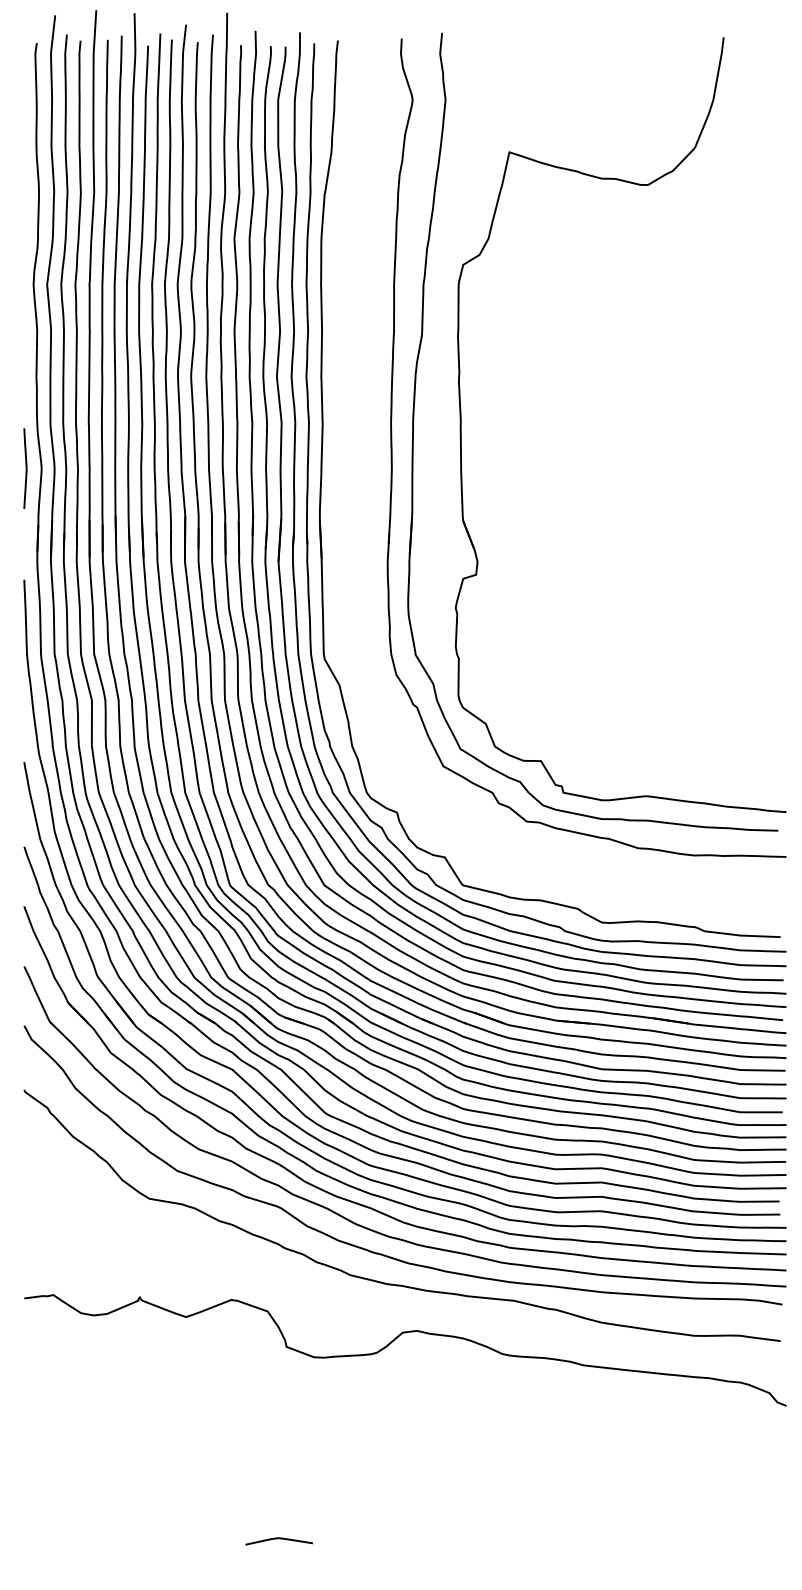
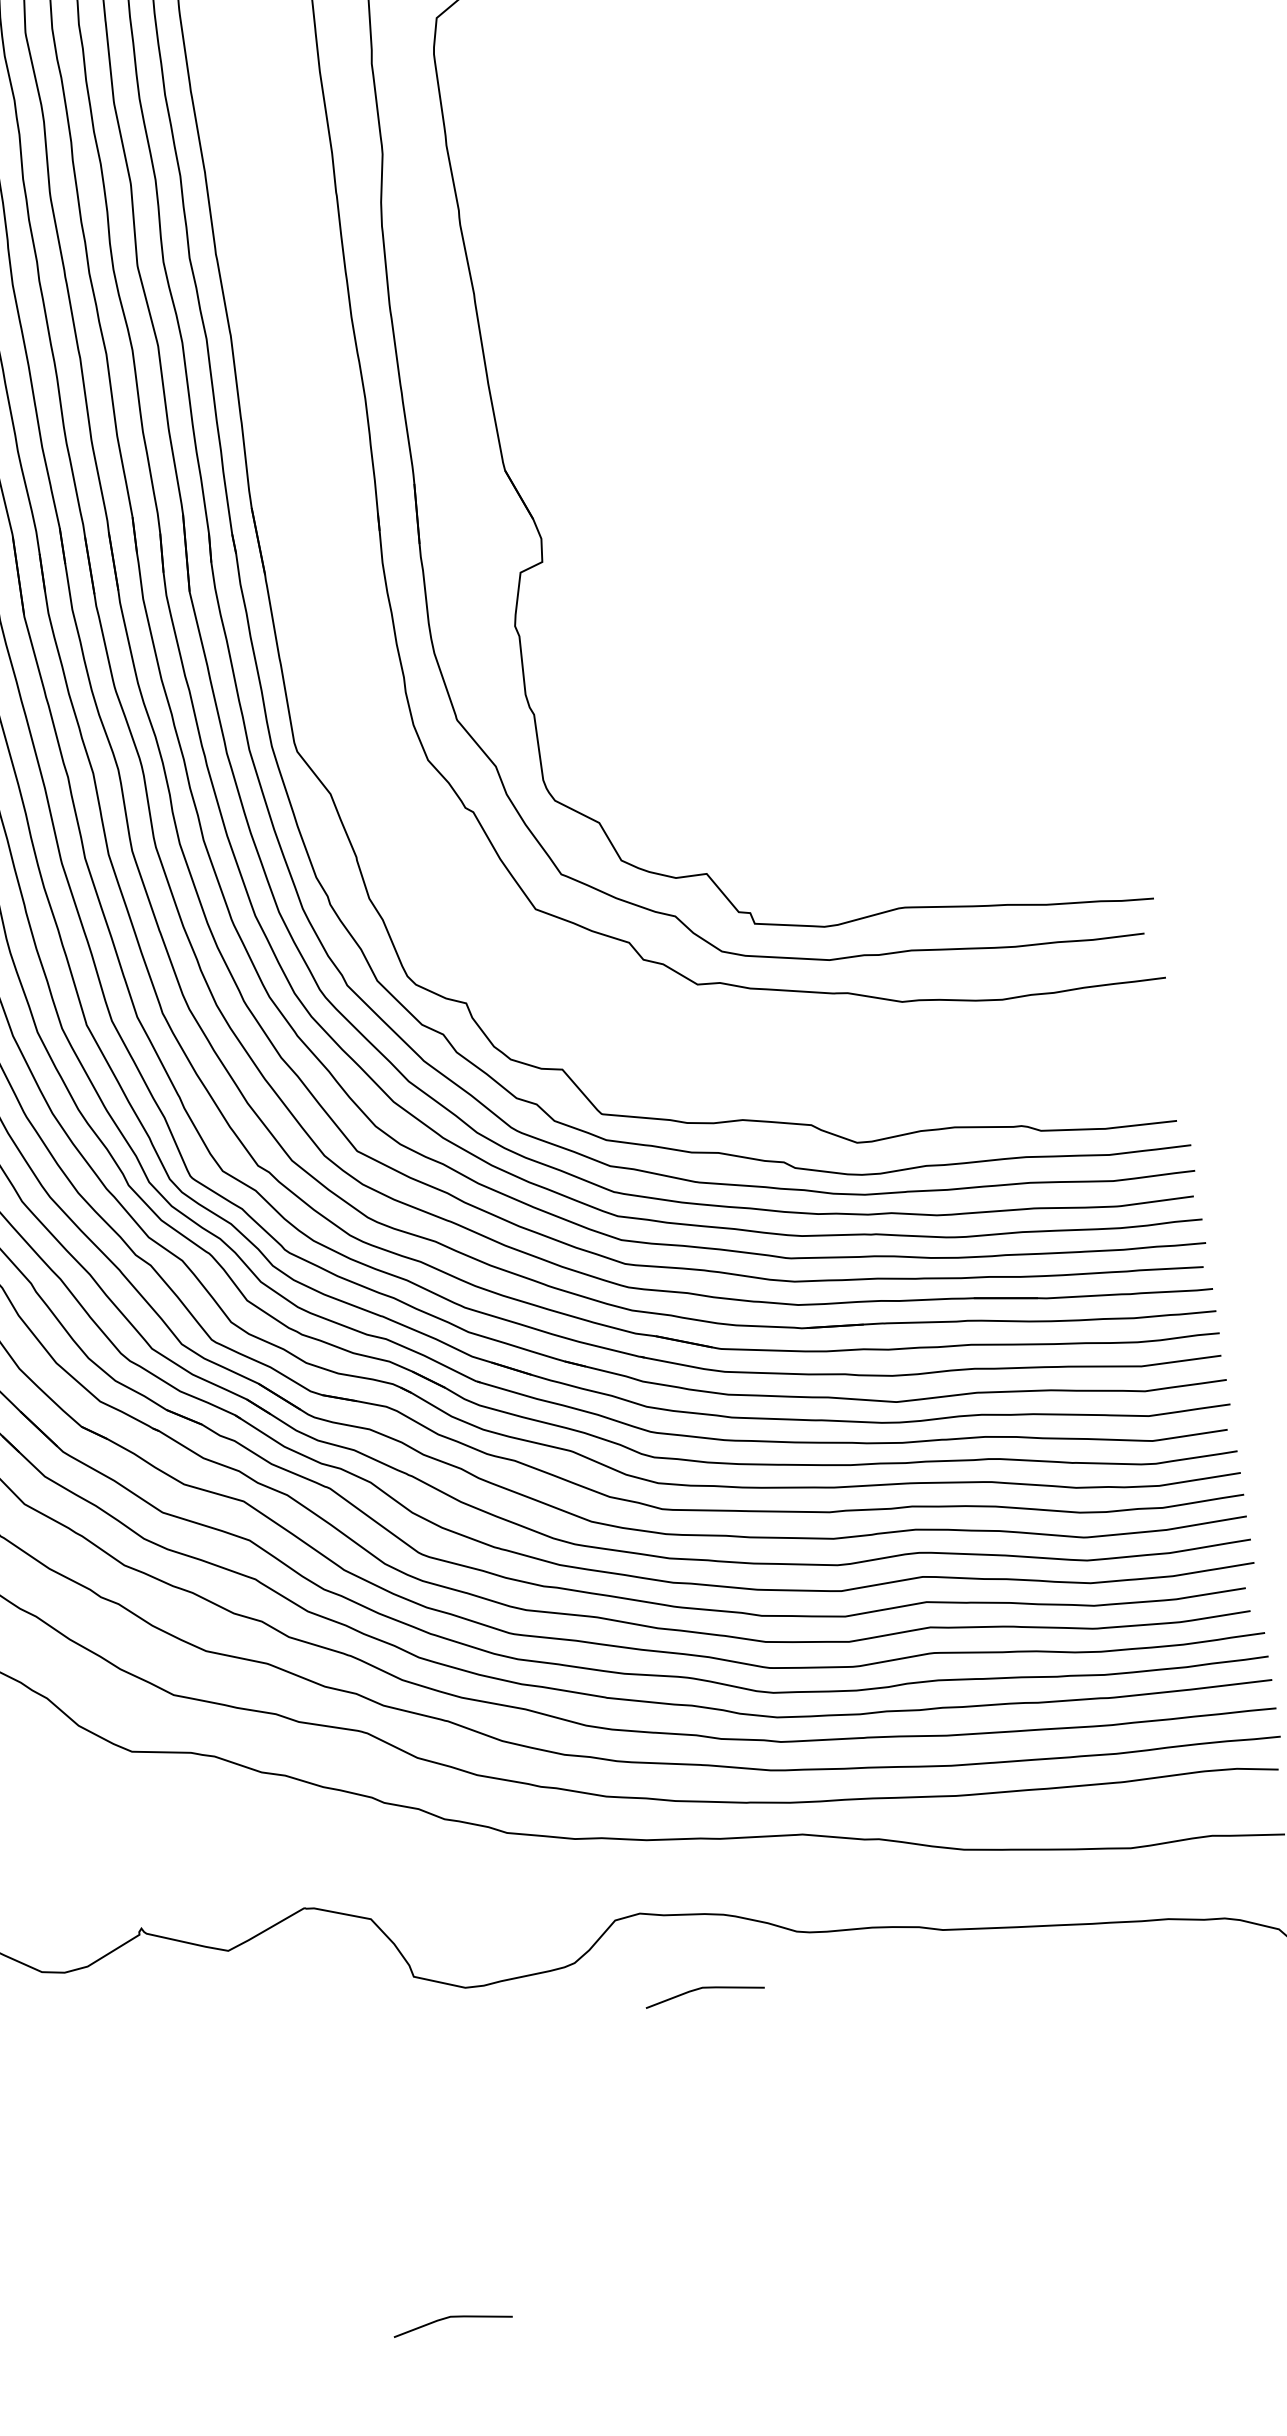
line: (445, 1378) -> (702, 1990), added

